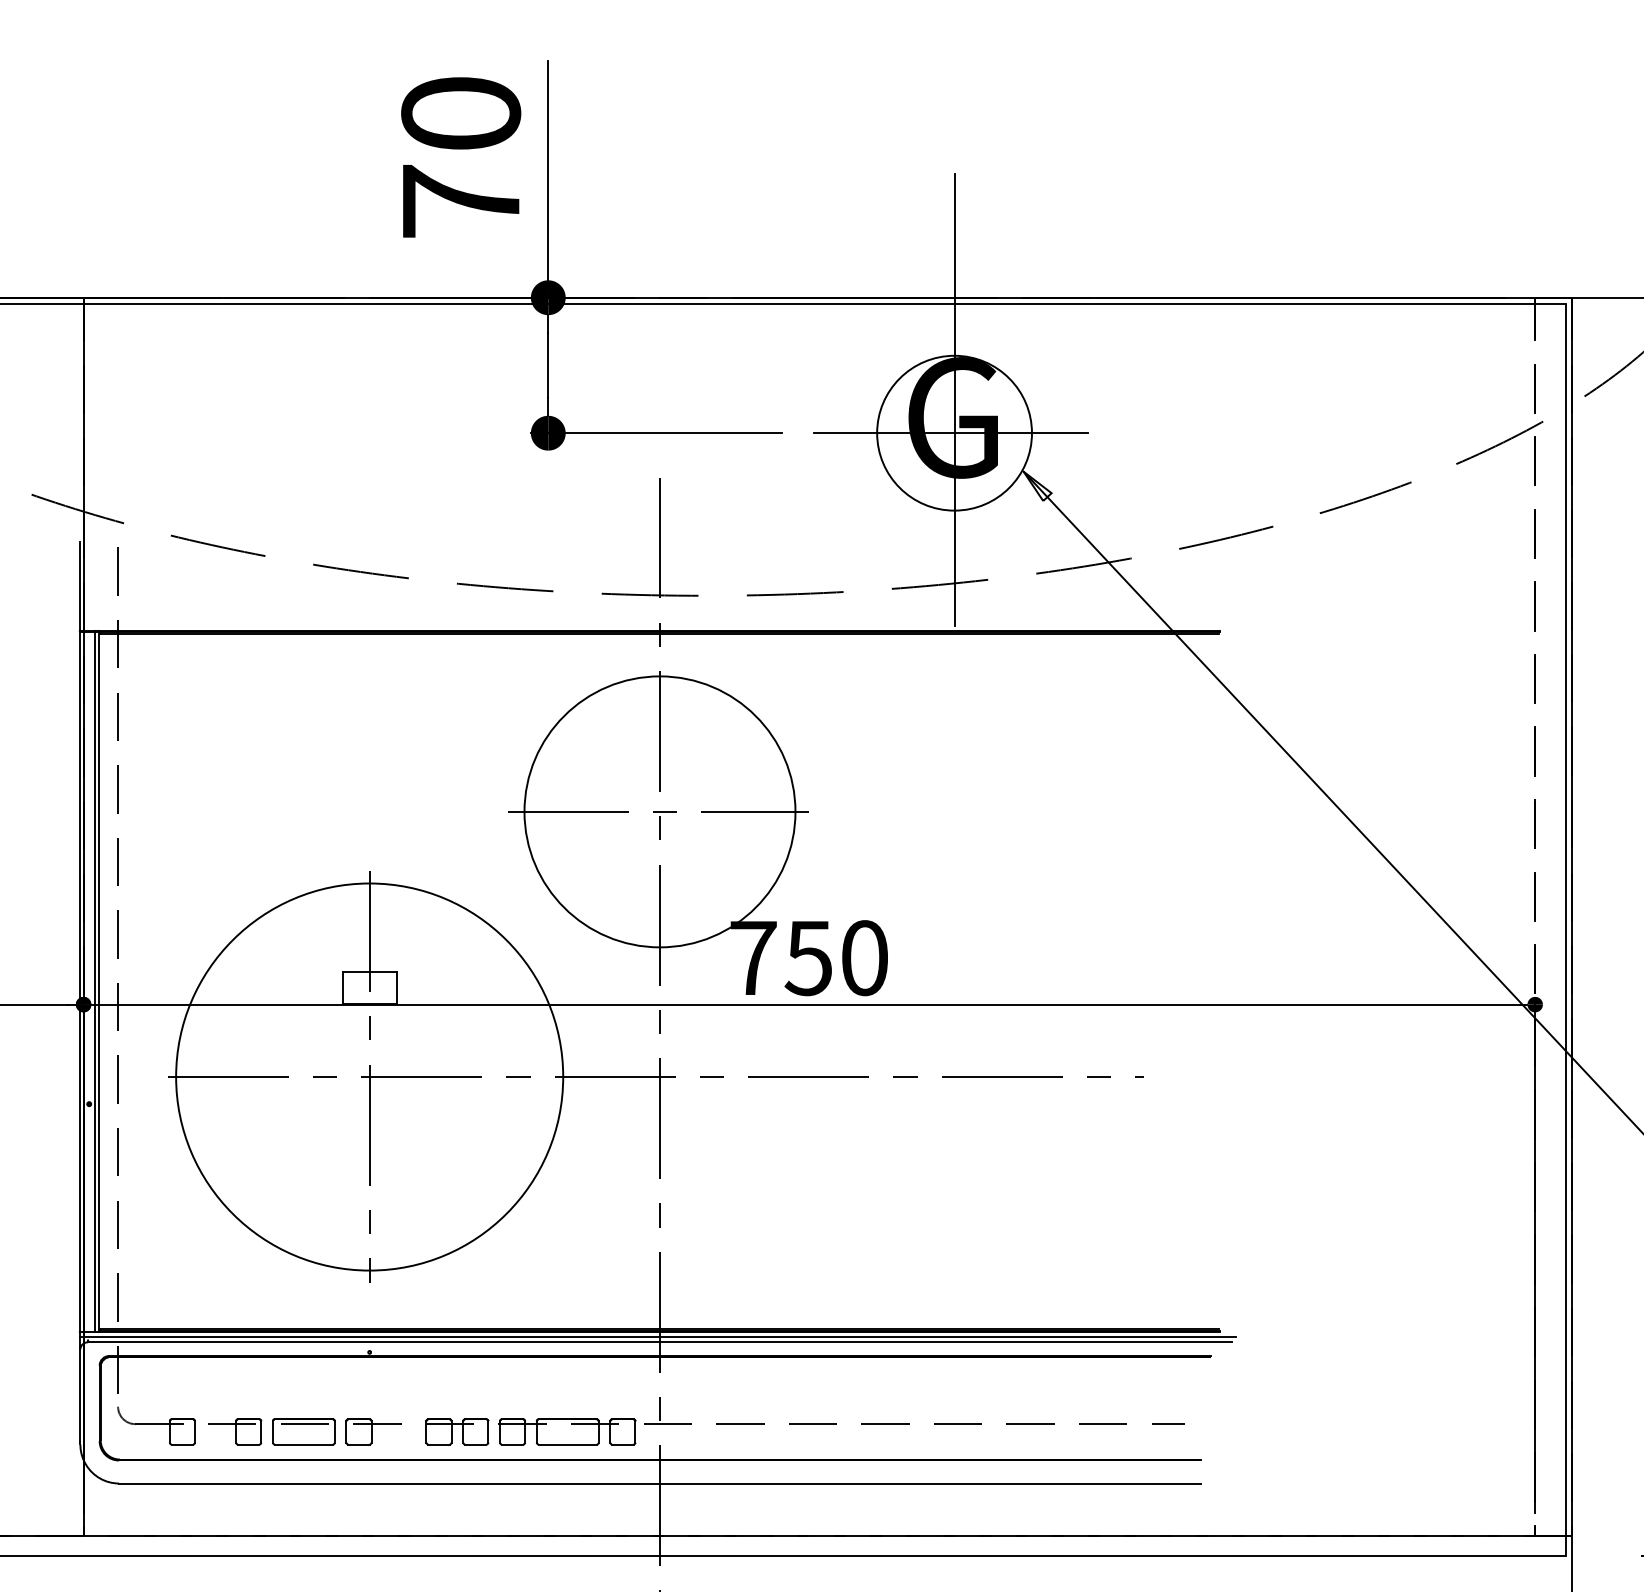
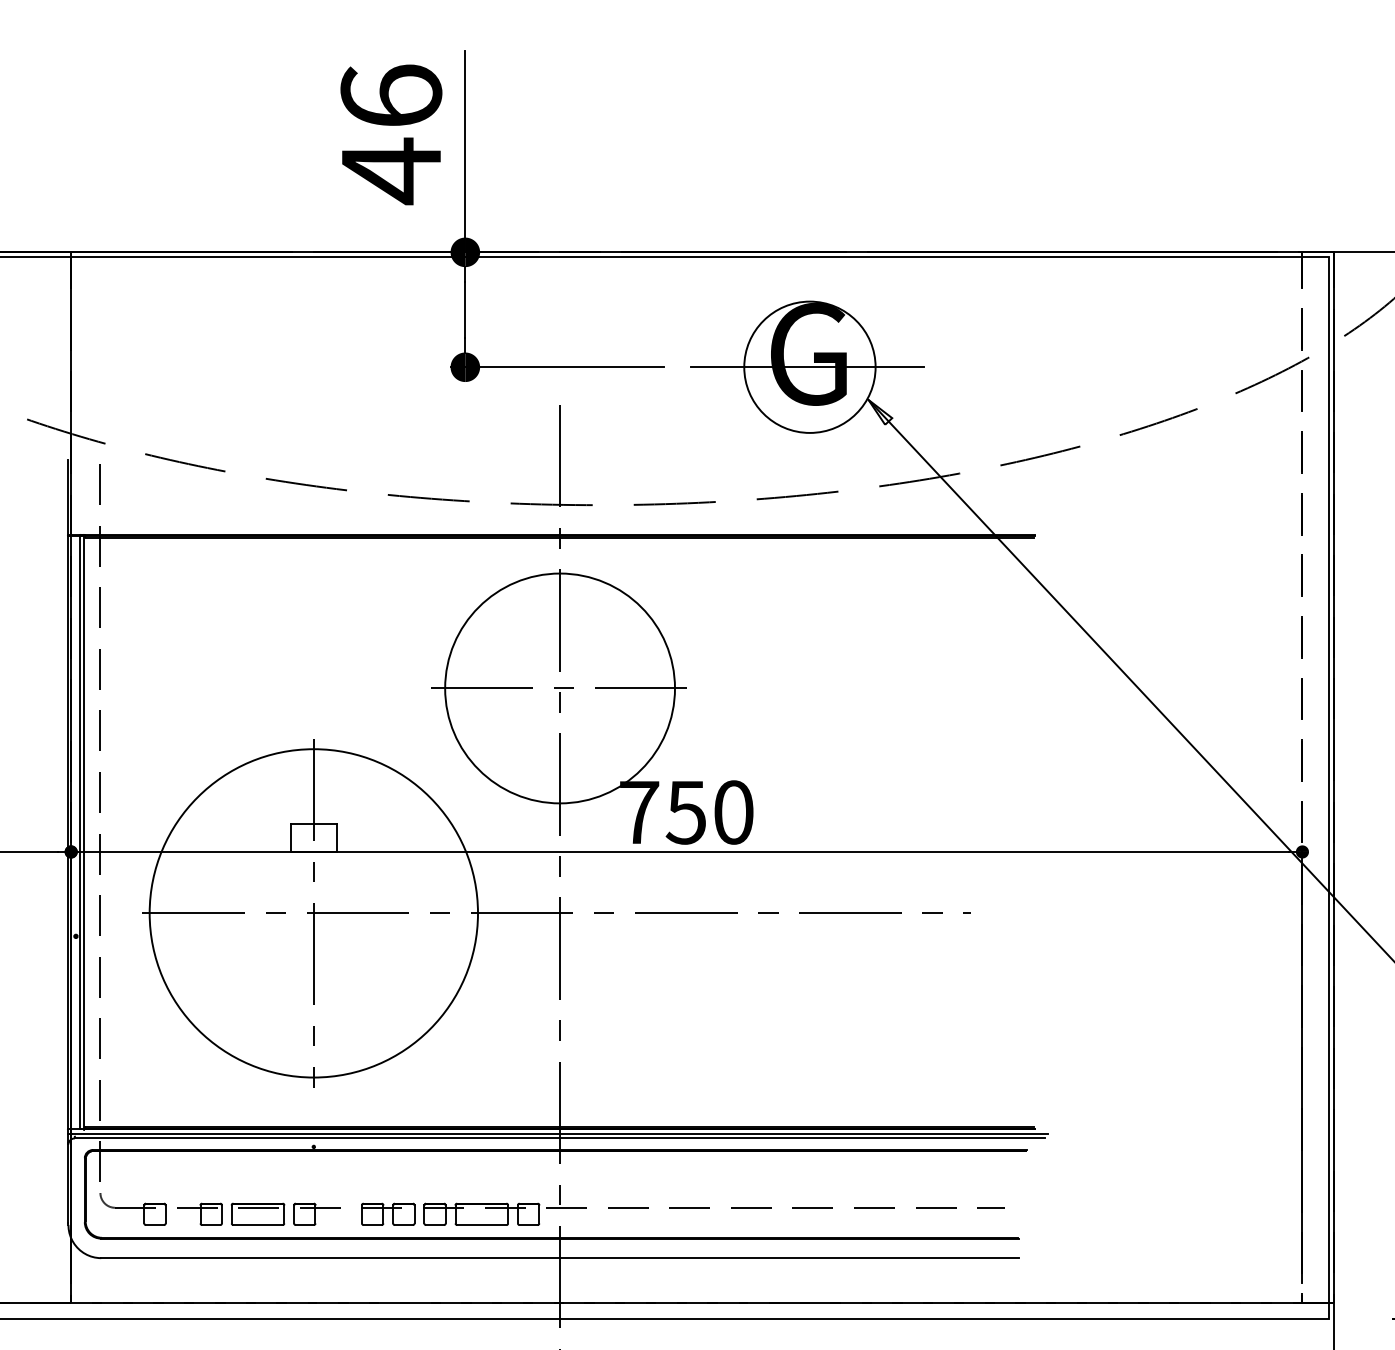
text: (461, 159) -> (391, 135), 70 -> 46
line: (954, 399) -> (809, 338), removed

